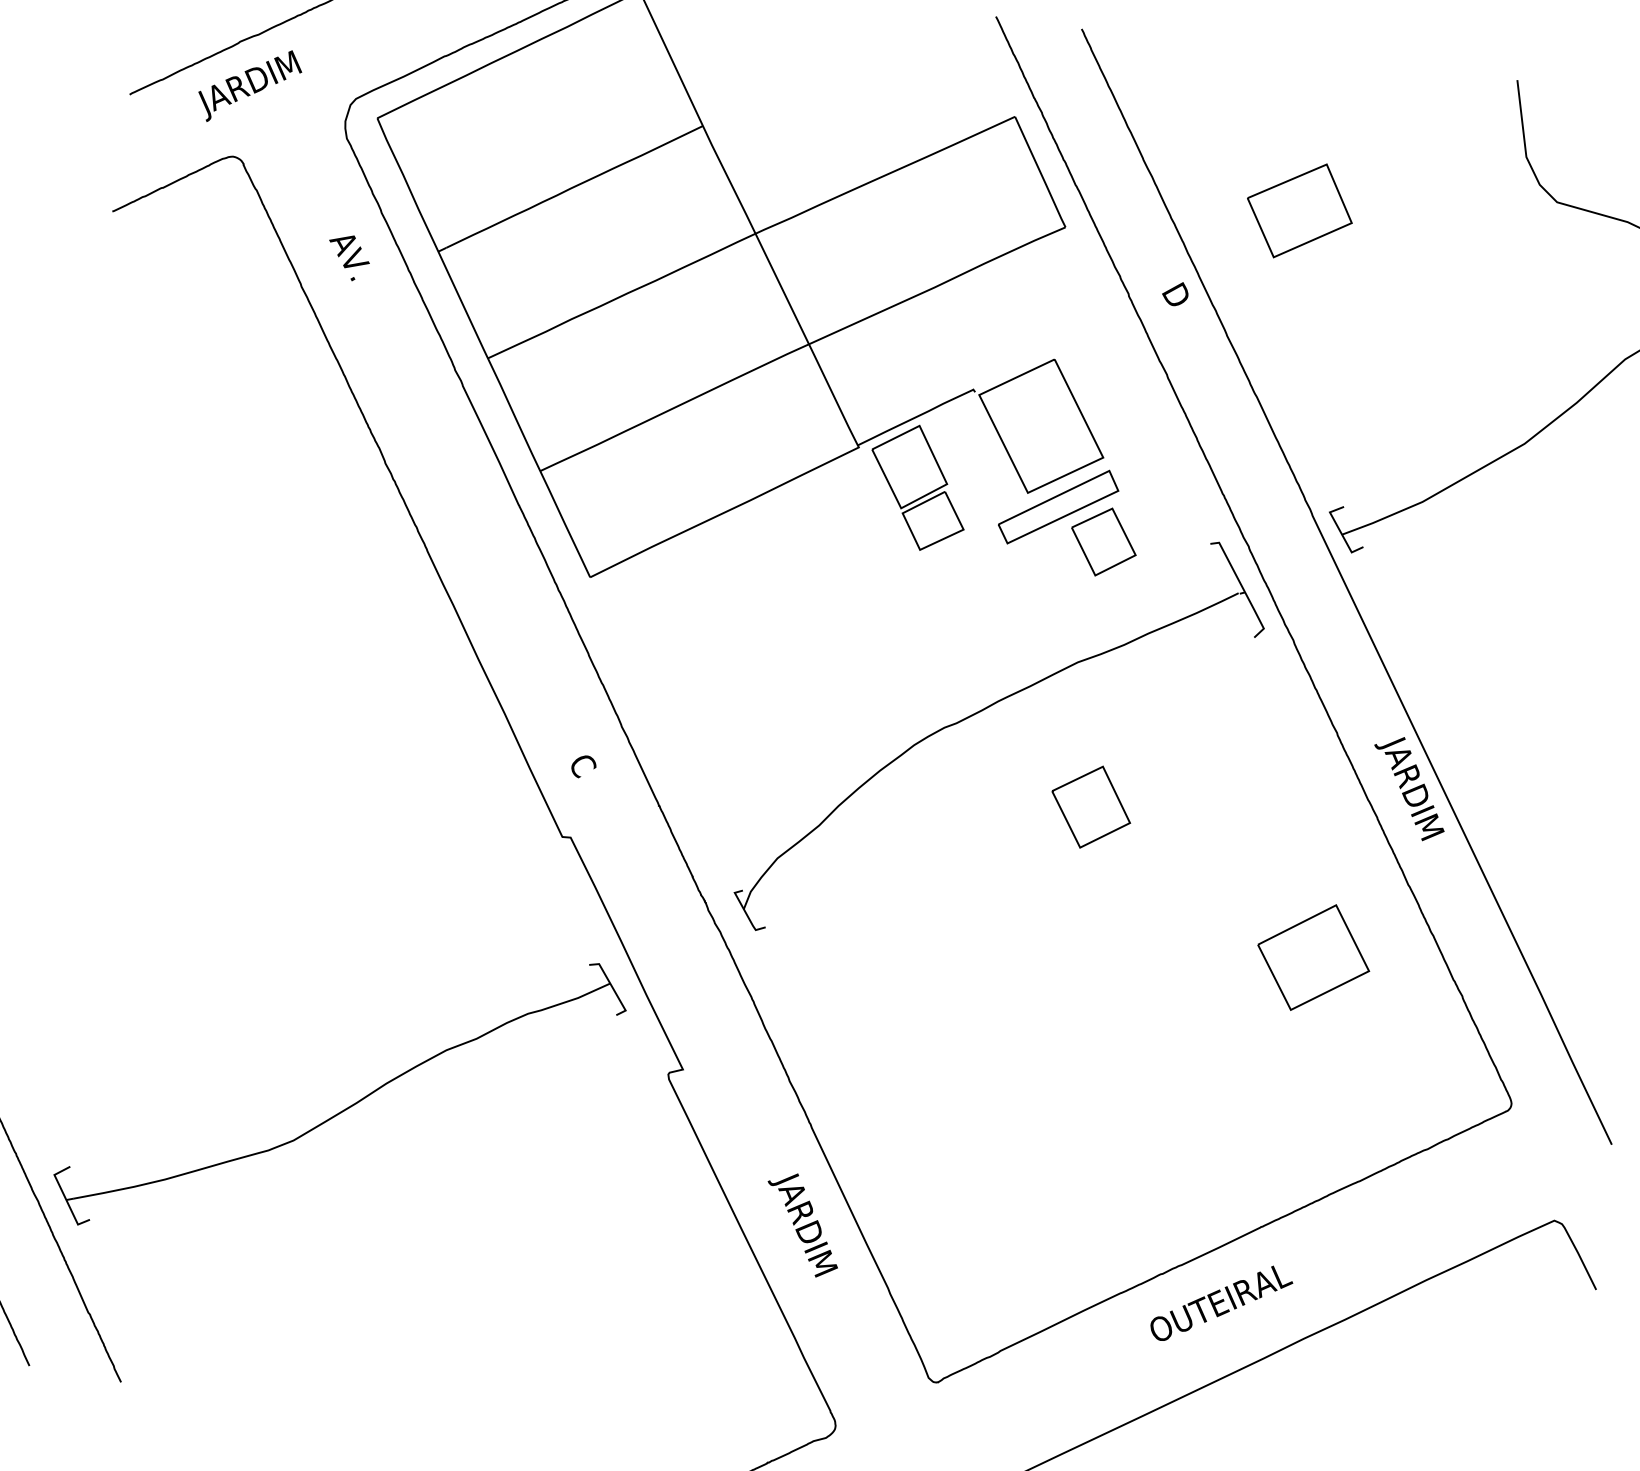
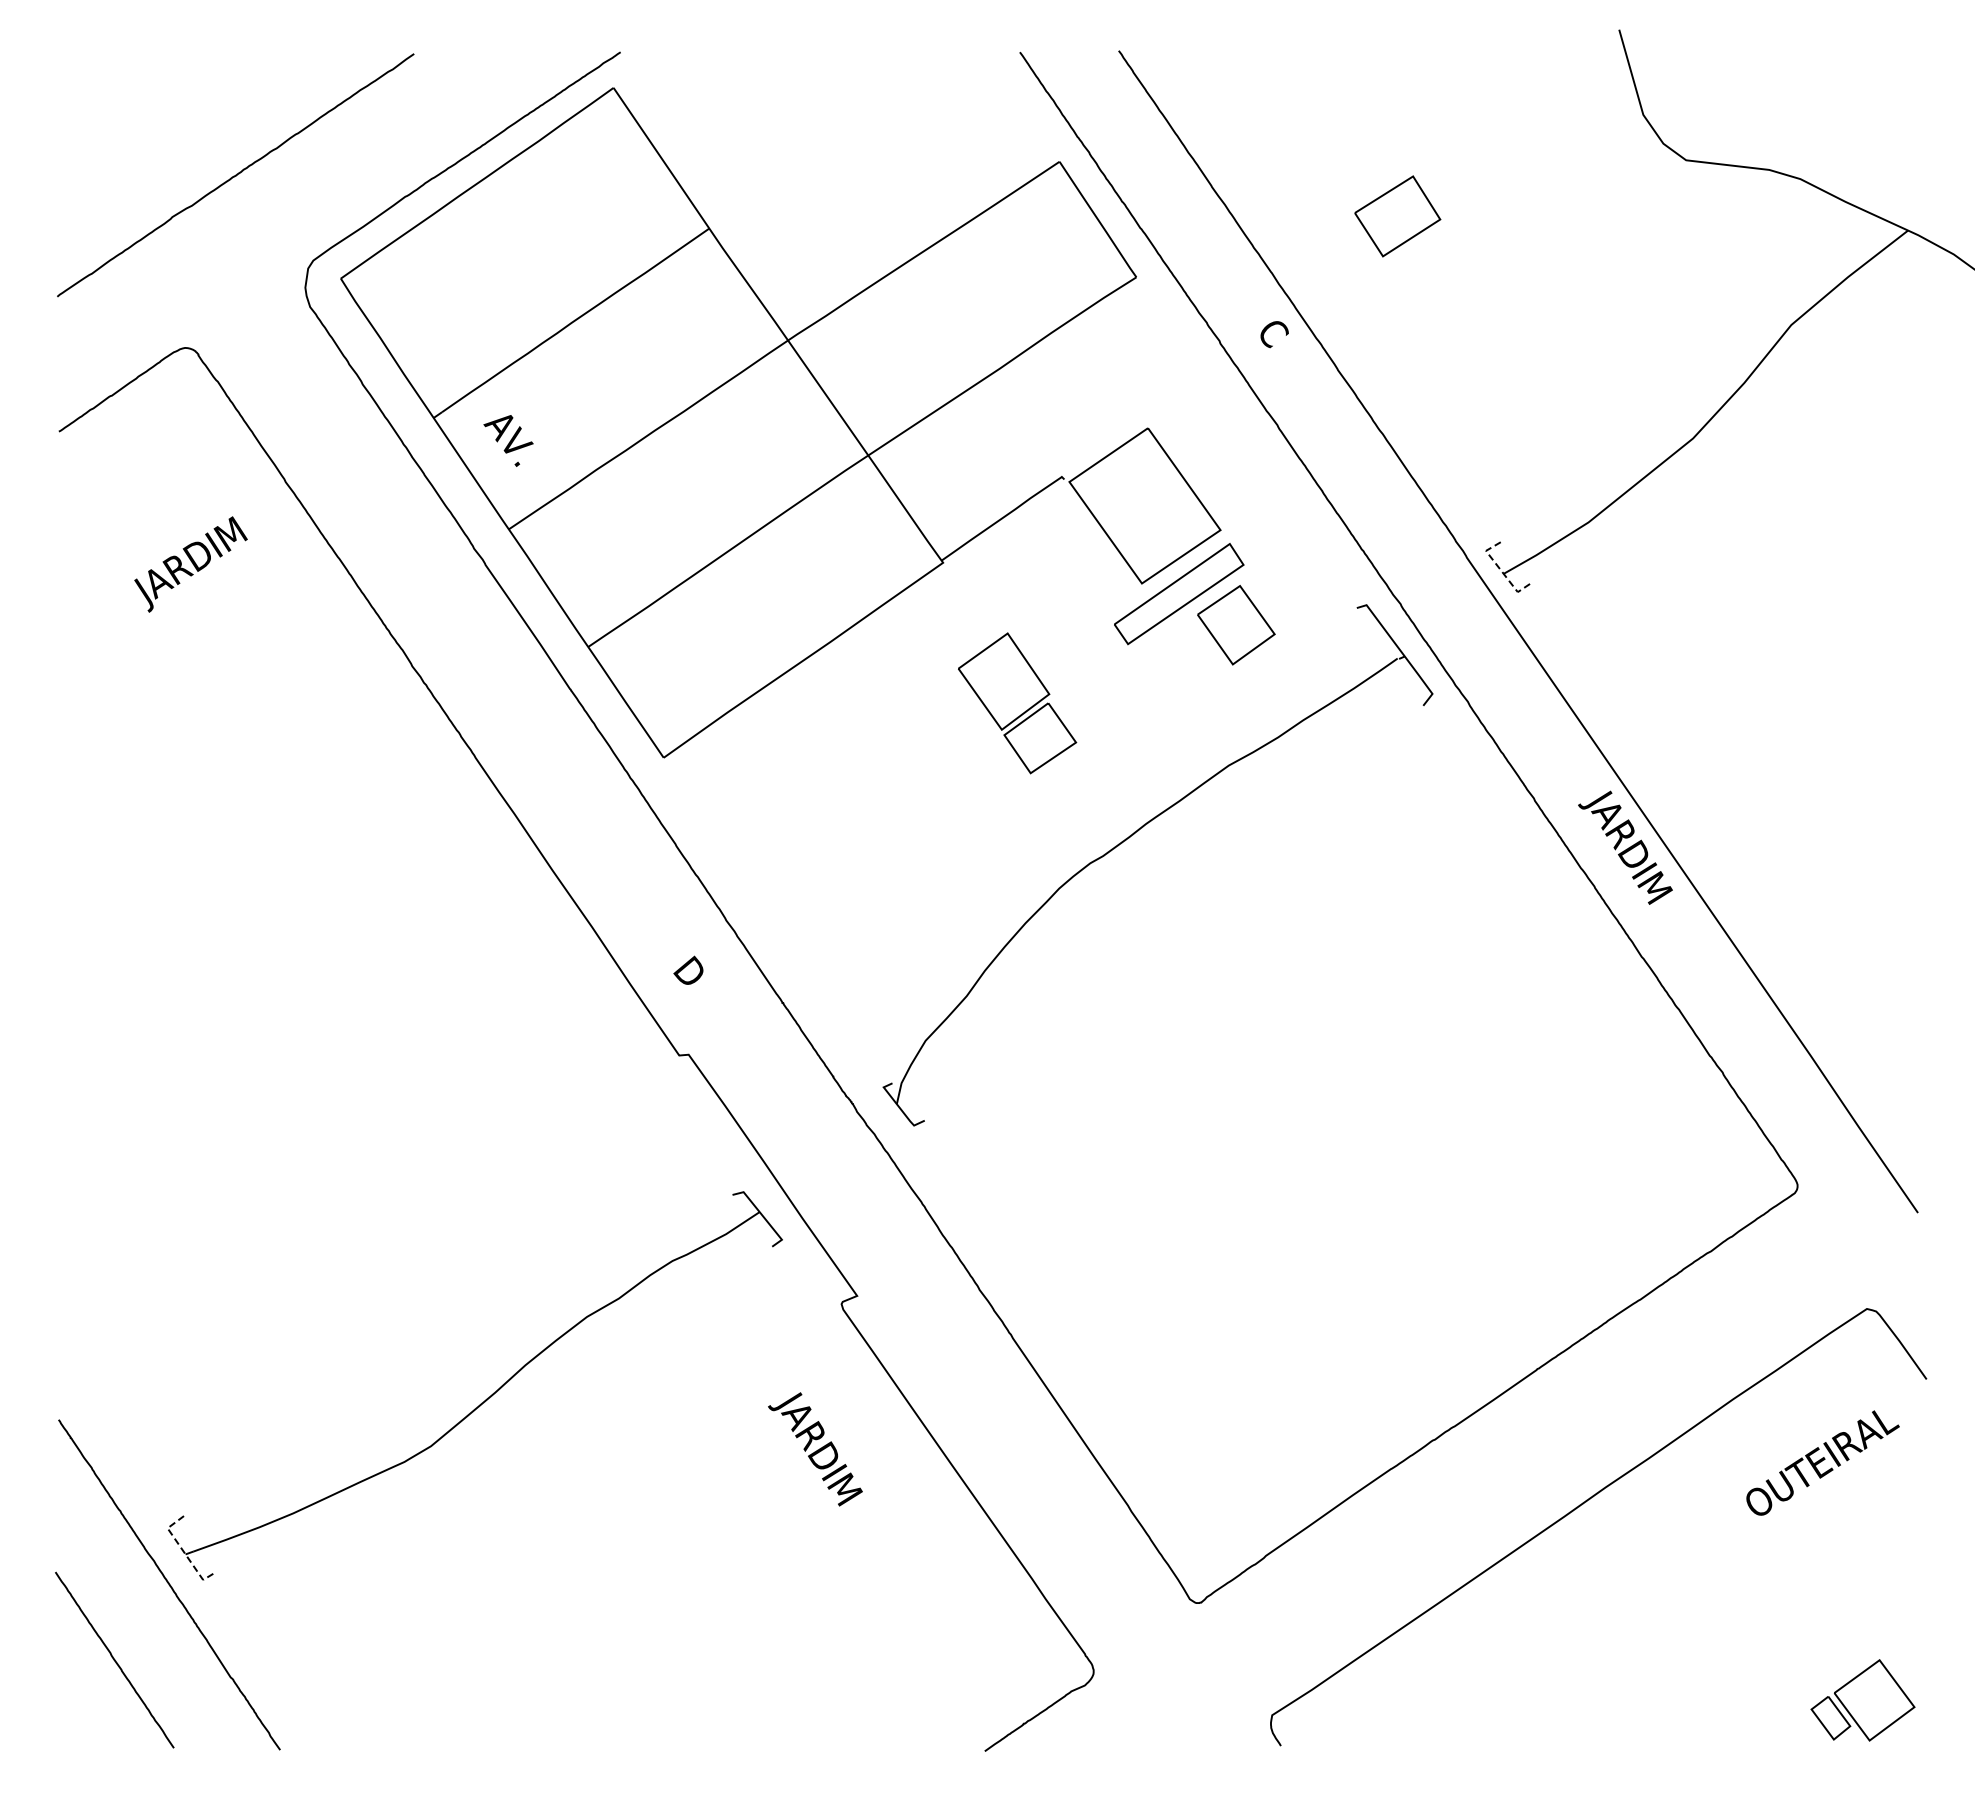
text: (249, 86) -> (190, 564), moved
part: (1299, 210) -> (1397, 216), size x0.7
text: (348, 257) -> (508, 440), moved
text: (1175, 293) -> (1272, 332), D -> C
part: (918, 487) -> (1017, 703), moved
line: (1339, 531) -> (1500, 570), solid -> dashed
text: (582, 764) -> (688, 970), C -> D
part: (1090, 807) -> (1269, 926), removed
part: (1313, 957) -> (1547, 1055), removed
line: (64, 1198) -> (183, 1552), solid -> dashed
text: (802, 1224) -> (815, 1449), moved
text: (1221, 1303) -> (1822, 1462), moved

